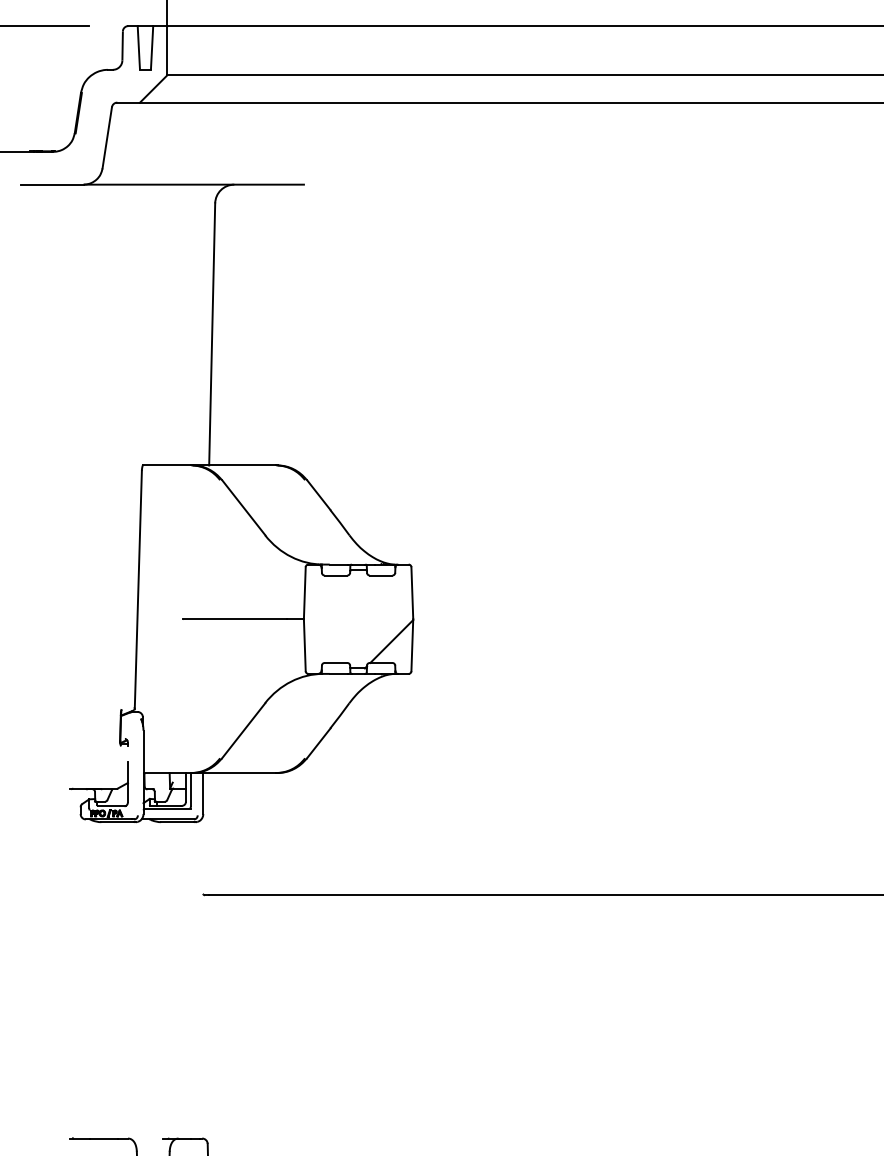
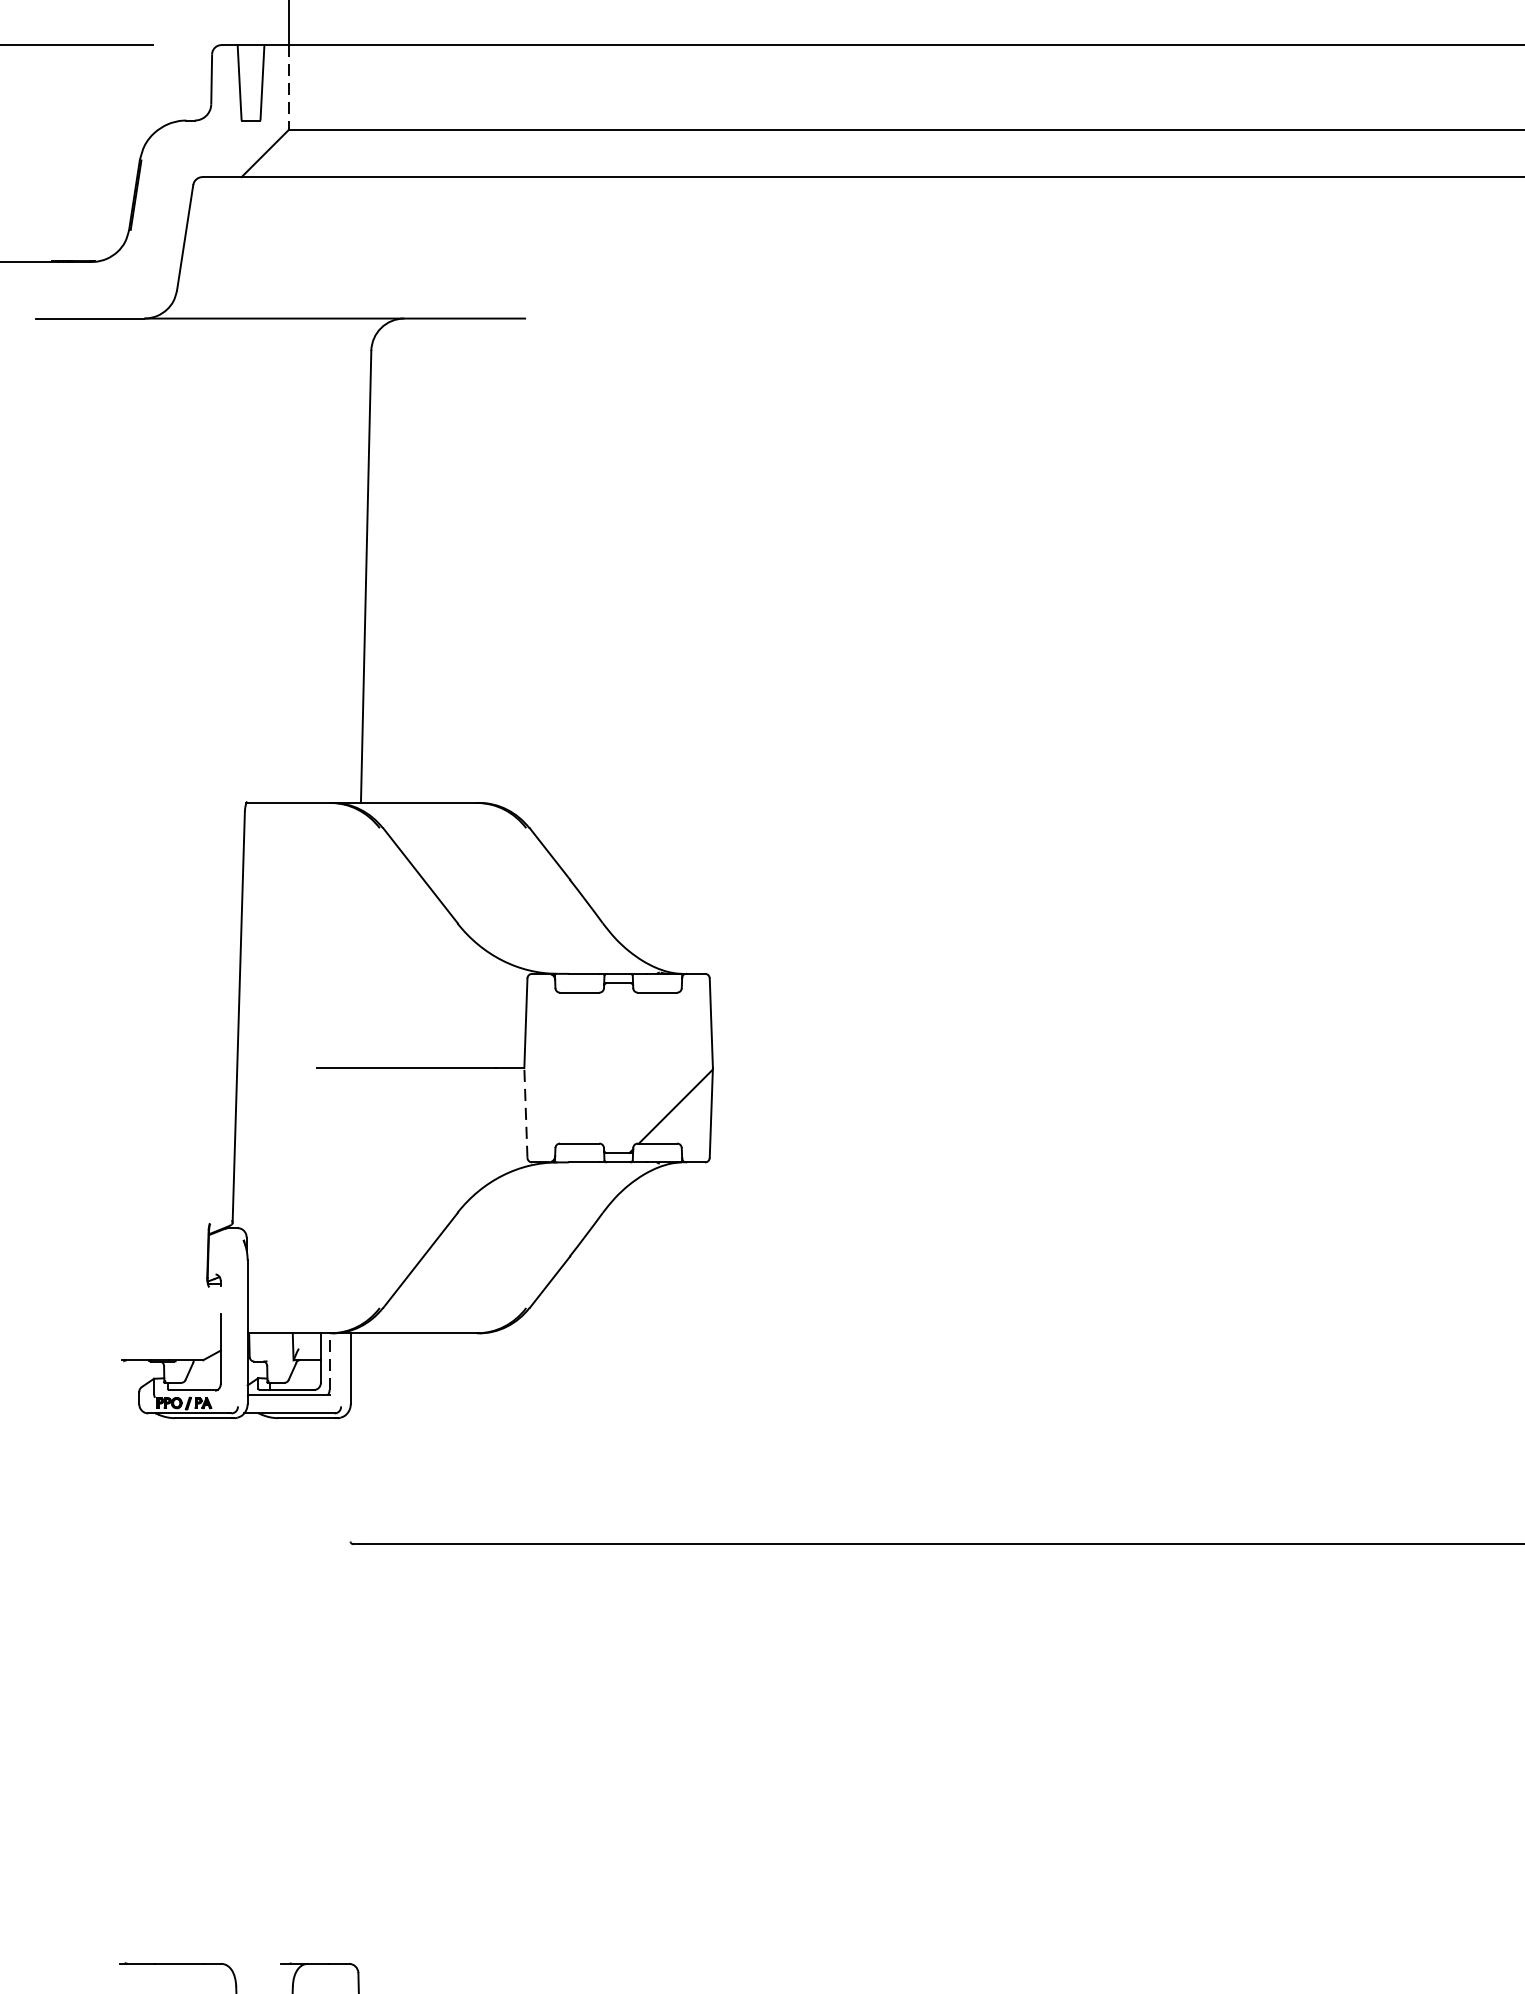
line: (167, 50) -> (289, 87), solid -> dashed
line: (304, 644) -> (525, 1111), solid -> dashed
line: (190, 788) -> (328, 1360), solid -> dashed

